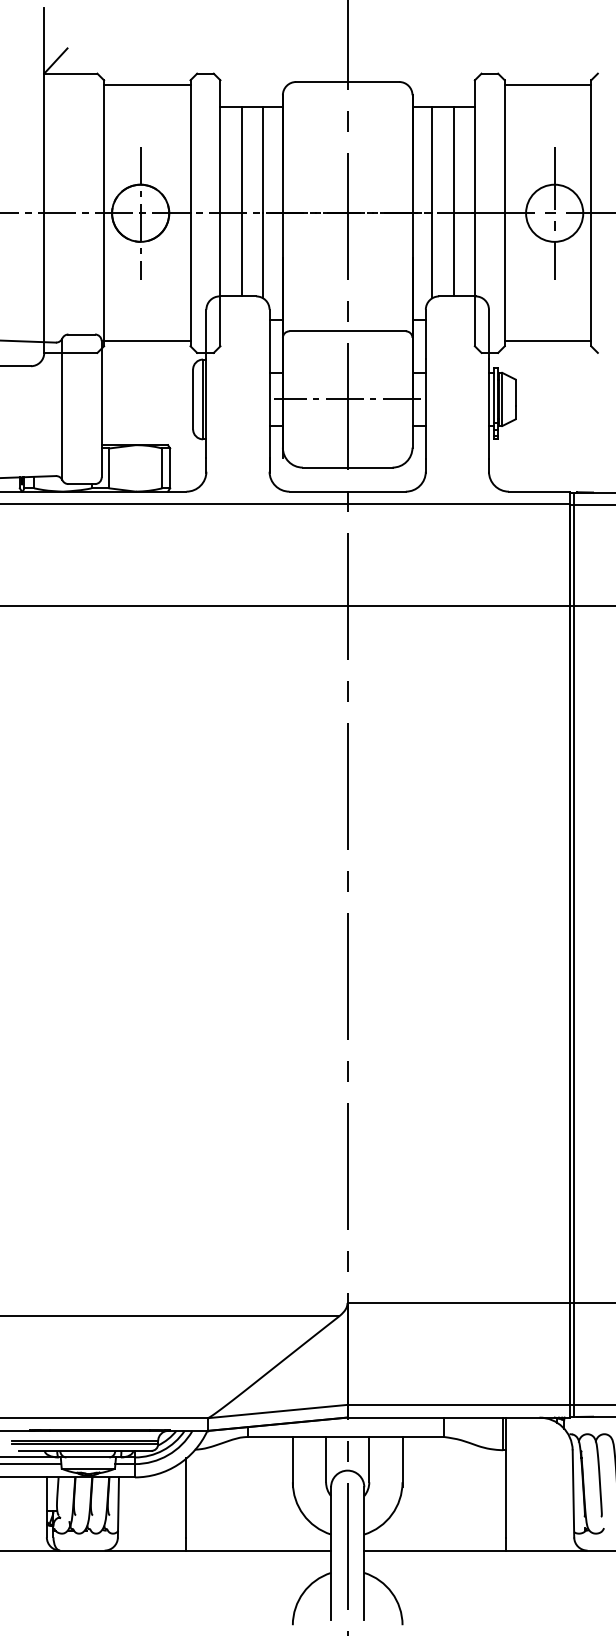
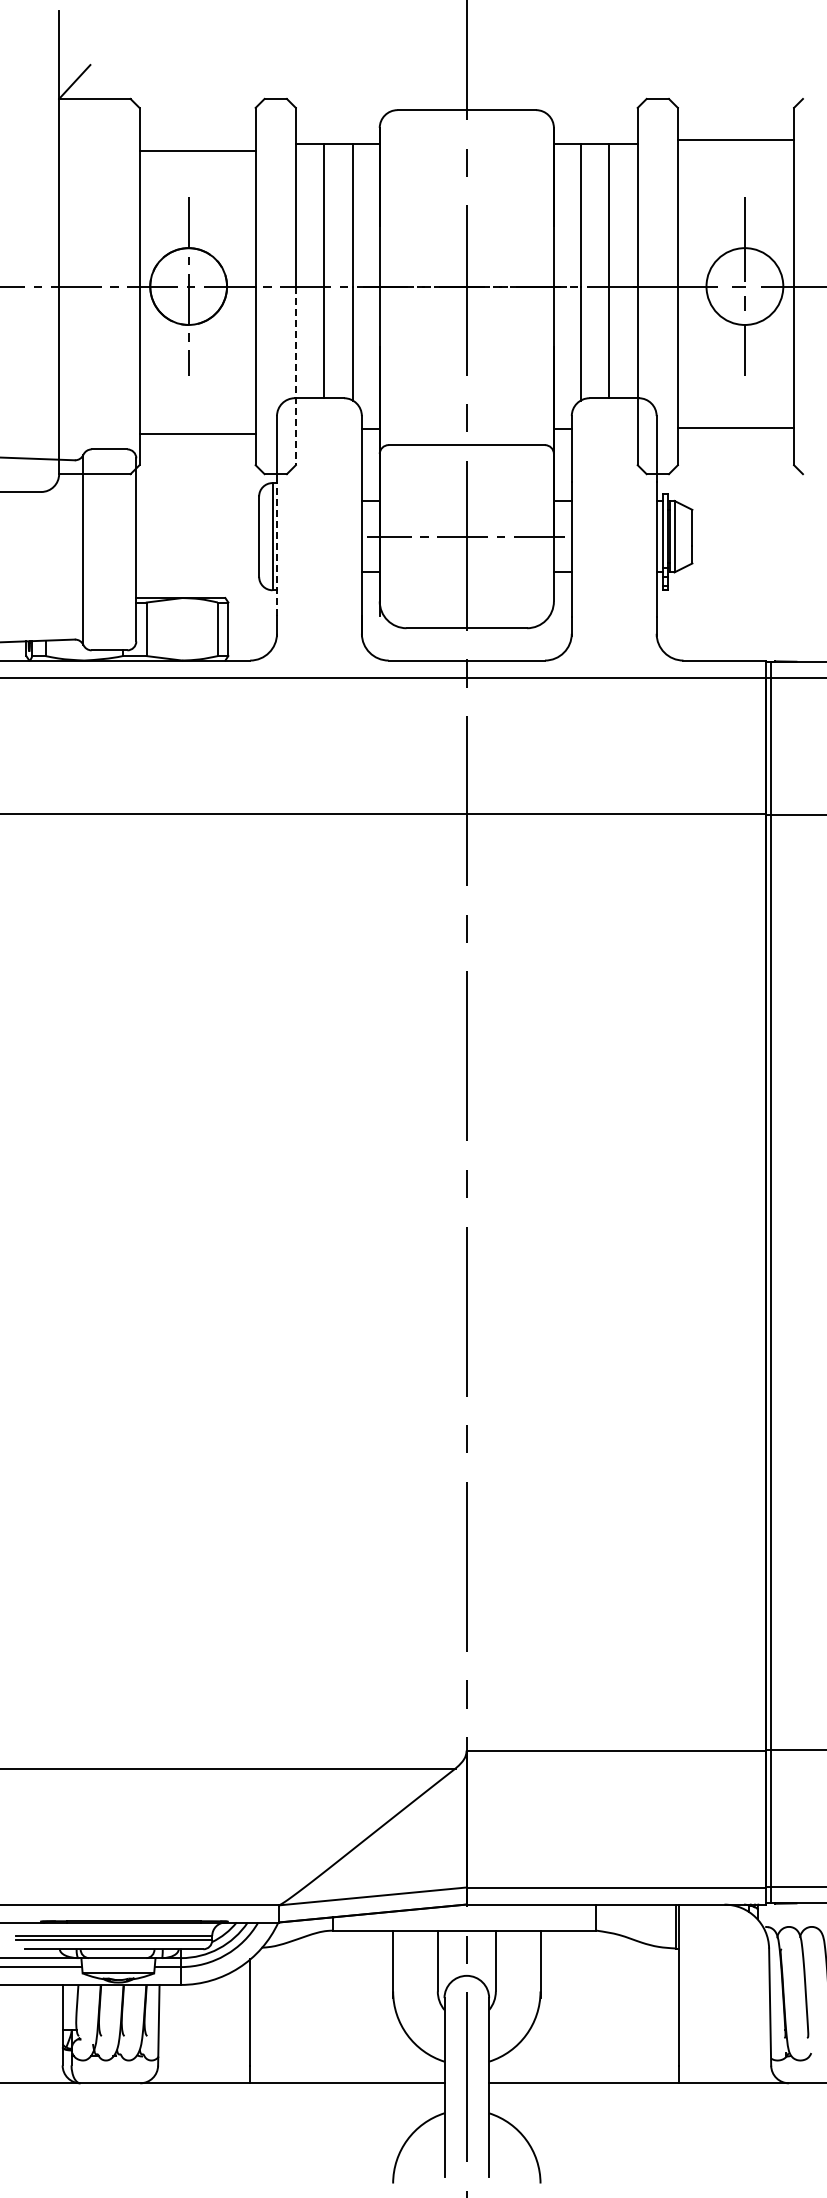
line: (147, 85) -> (197, 150), moved
line: (547, 85) -> (735, 139), moved
line: (220, 280) -> (295, 376), solid -> dashed
line: (147, 341) -> (197, 433), moved
line: (547, 341) -> (735, 427), moved
line: (206, 409) -> (277, 549), solid -> dashed

